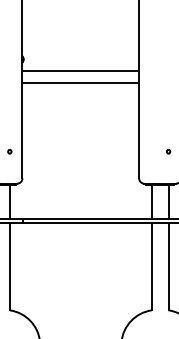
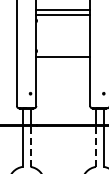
line: (81, 84) -> (63, 62), removed
line: (9, 266) -> (30, 146), solid -> dashed
line: (150, 266) -> (95, 146), solid -> dashed

